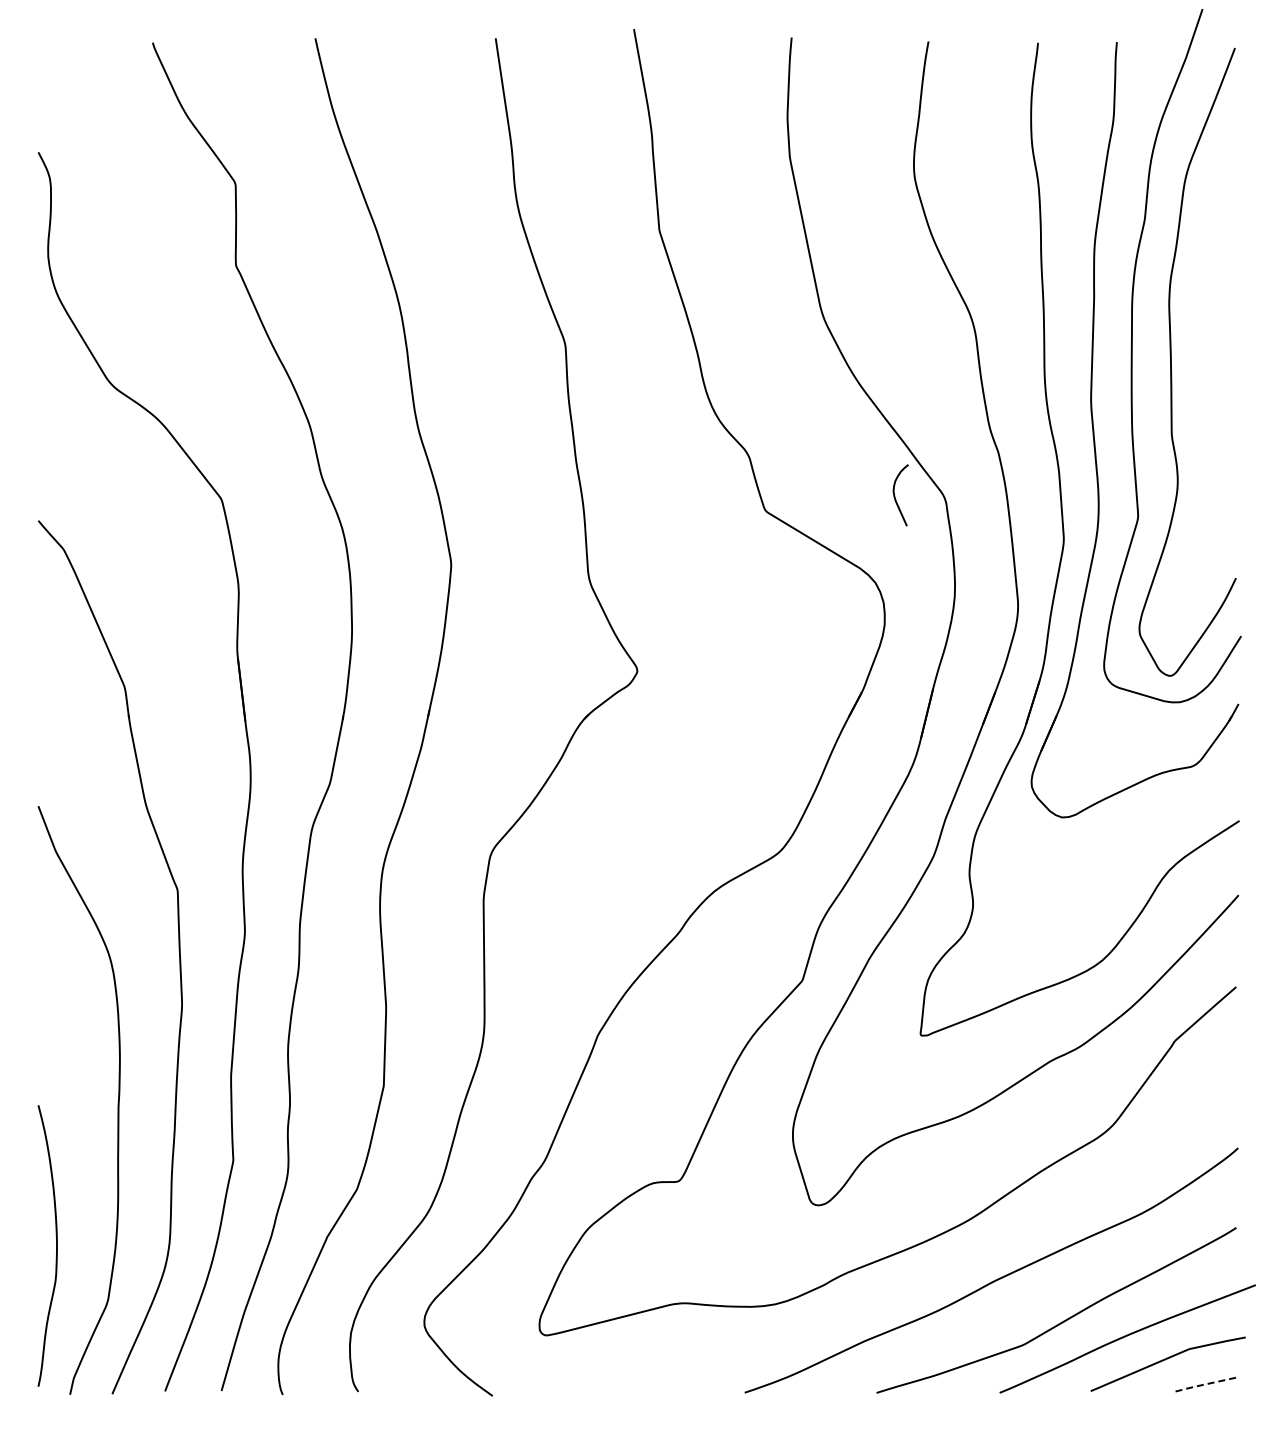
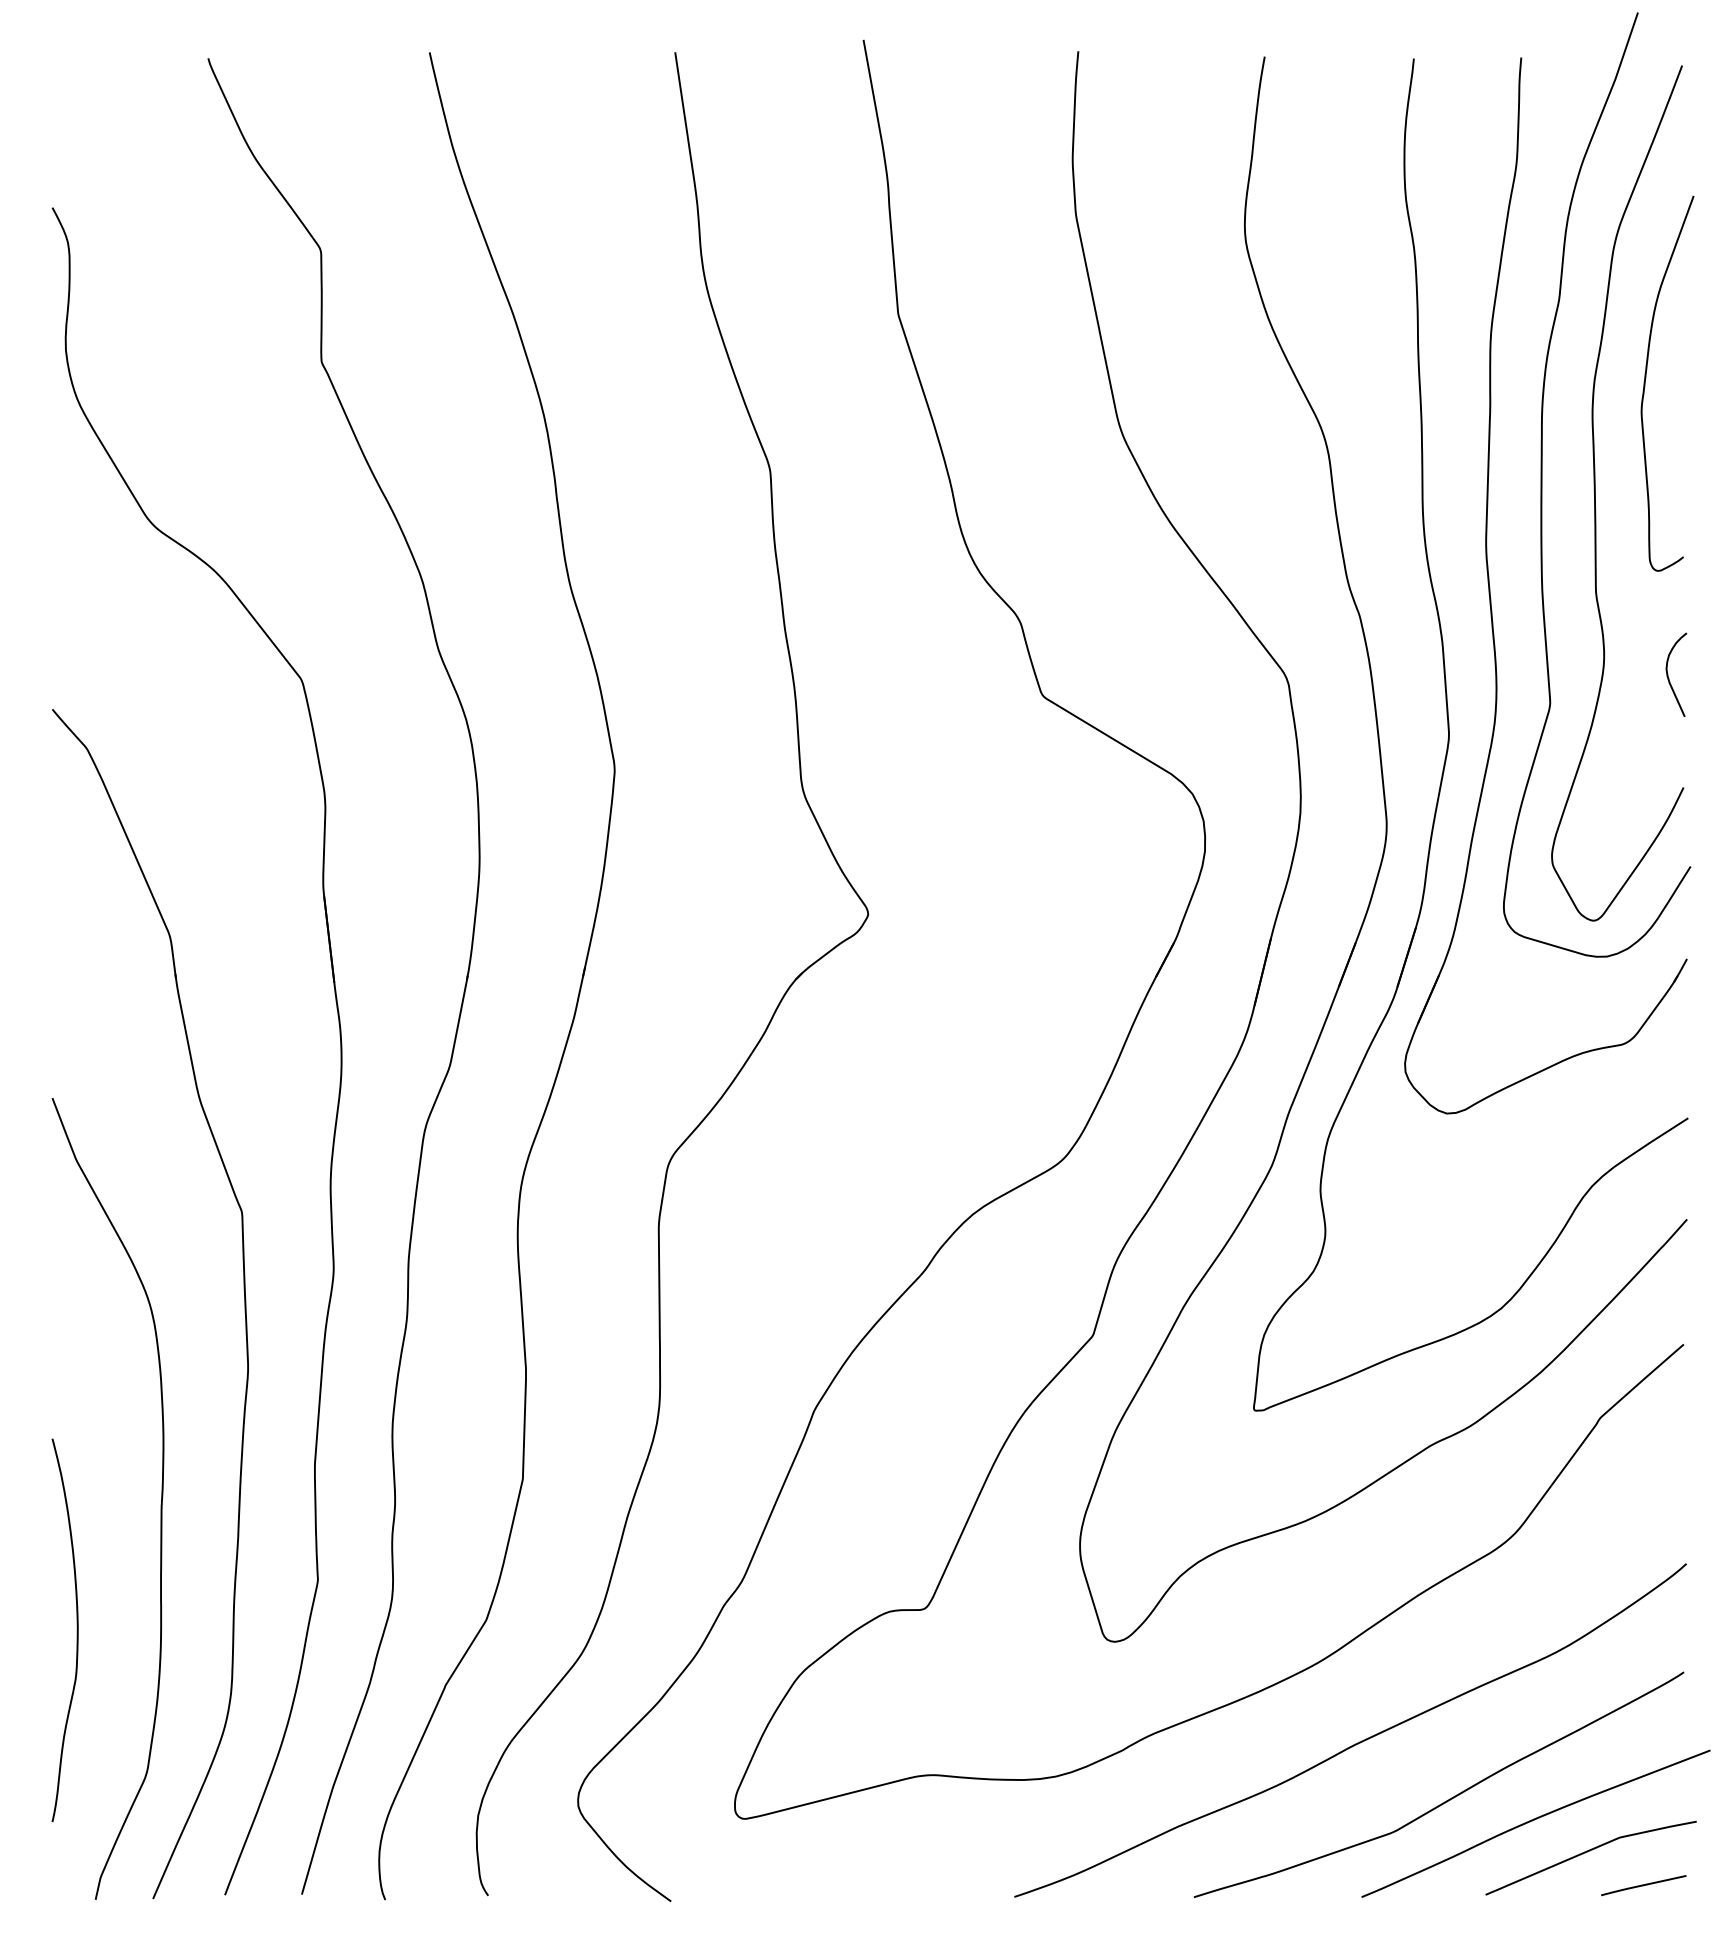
curve: (1208, 281) -> (1646, 383), added
curve: (895, 495) -> (1669, 675), moved
curve: (56, 1245) -> (77, 1629), moved
line: (1205, 1384) -> (1641, 1885), dashed -> solid

